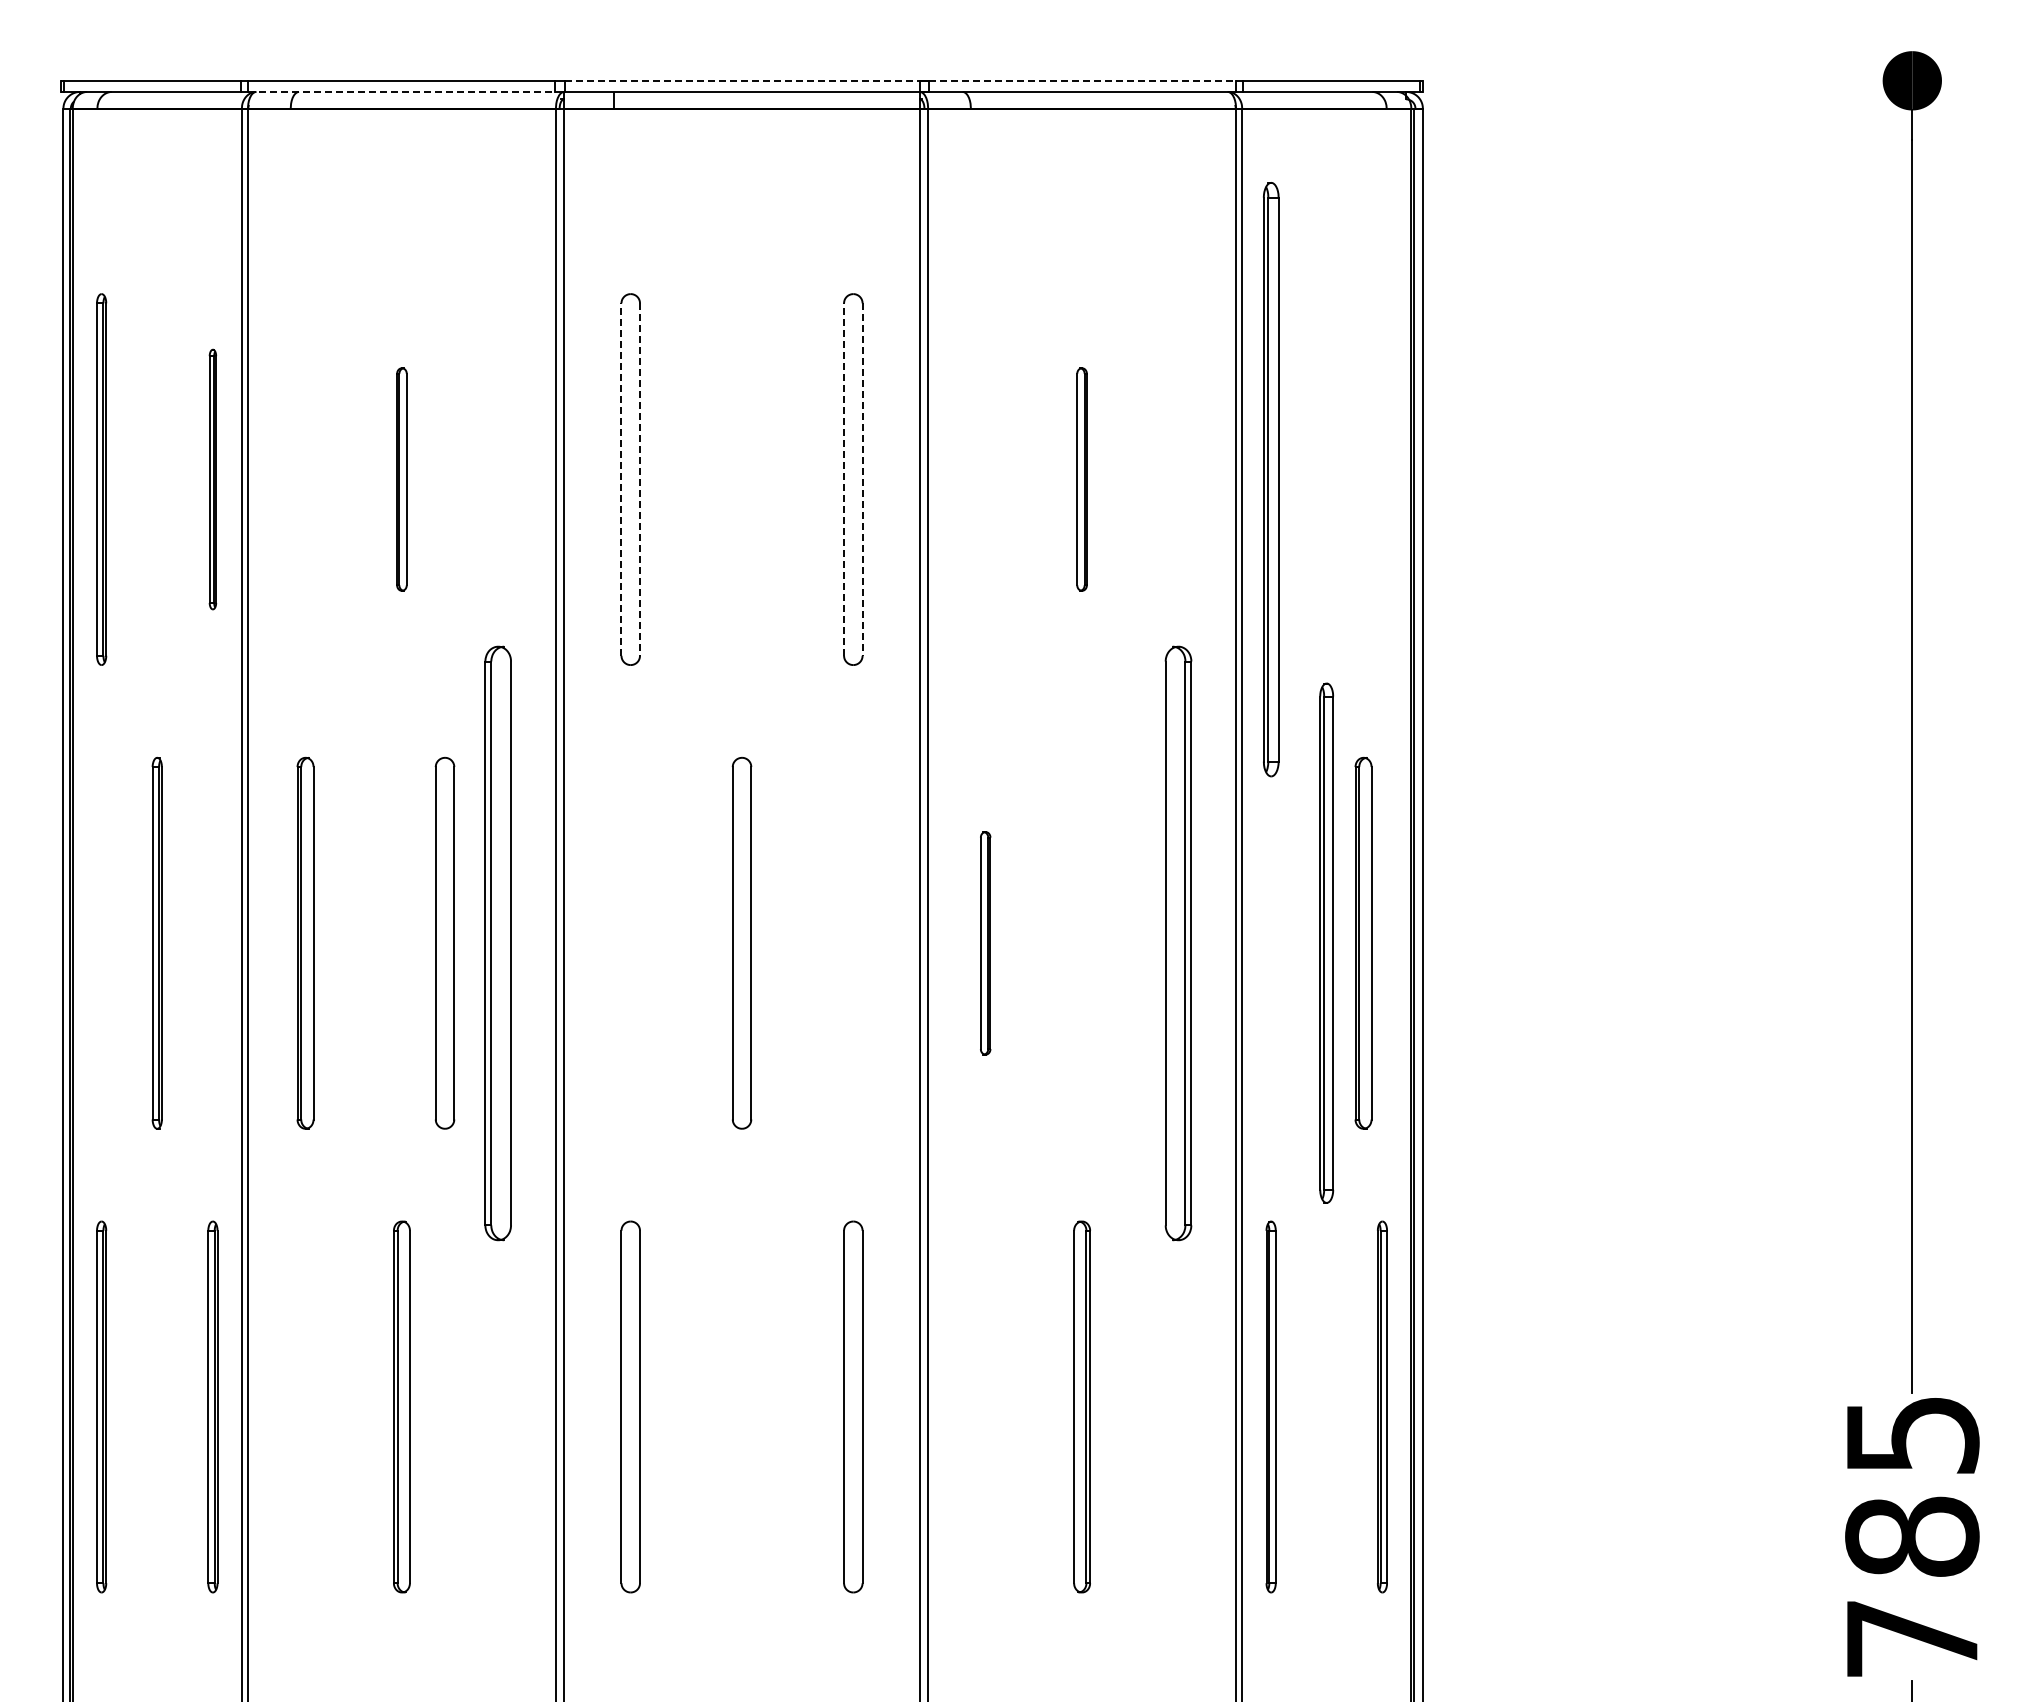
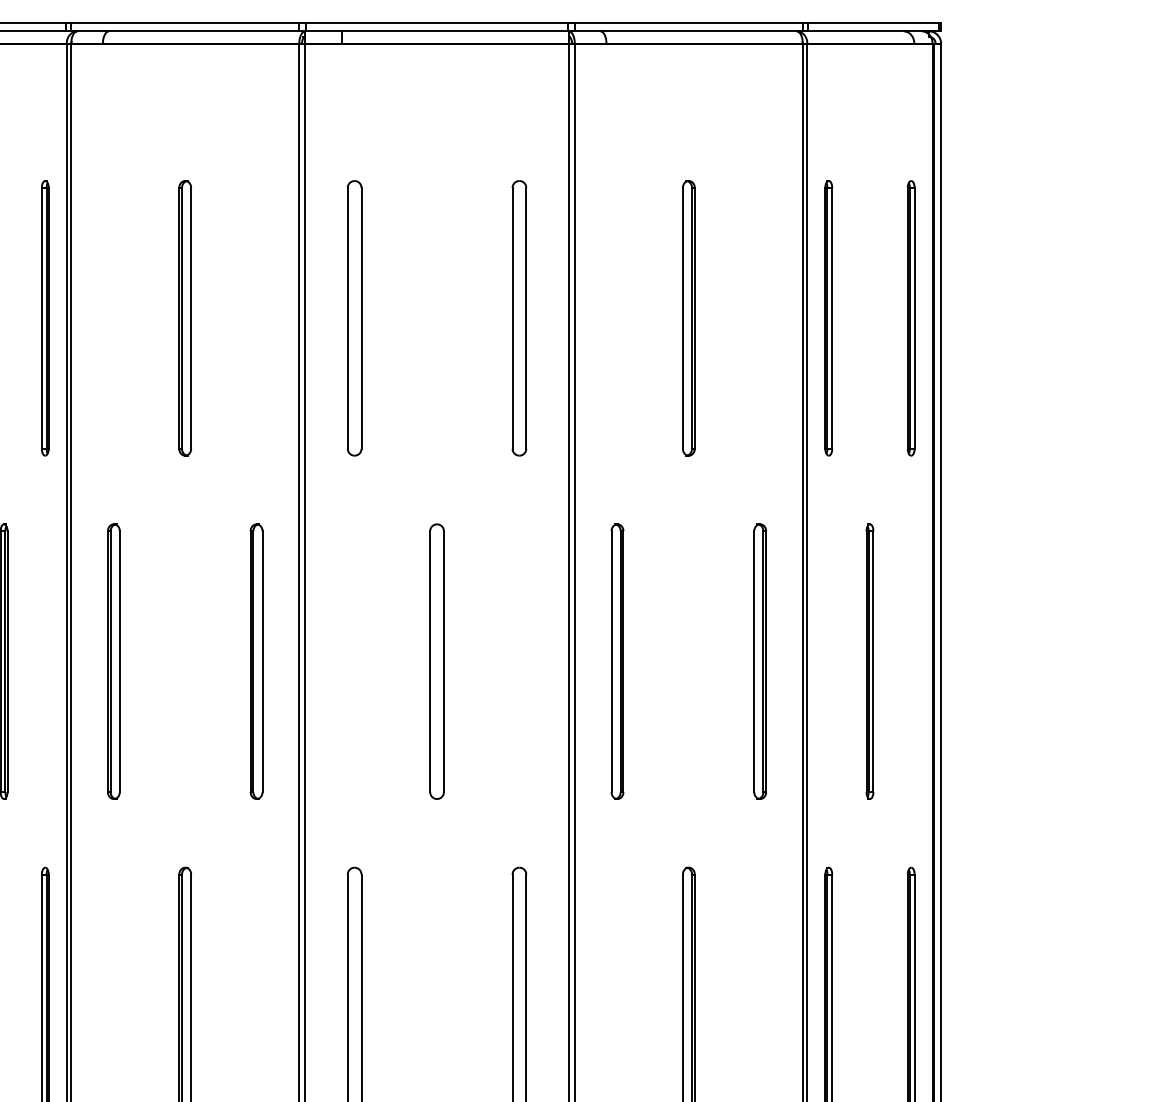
line: (742, 80) -> (437, 22), dashed -> solid
line: (1082, 80) -> (689, 22), dashed -> solid
line: (401, 91) -> (184, 31), dashed -> solid
part: (212, 479) -> (44, 318), size x1.43
part: (401, 479) -> (184, 318), size x1.67
line: (621, 479) -> (347, 318), dashed -> solid
line: (844, 479) -> (512, 318), dashed -> solid
part: (1081, 479) -> (688, 318), size x1.67
part: (1270, 479) -> (828, 318), size x0.62
part: (1382, 479) -> (911, 318), added
line: (640, 480) -> (361, 319), dashed -> solid
line: (862, 480) -> (526, 319), dashed -> solid
part: (444, 942) -> (216, 661), removed
part: (498, 942) -> (256, 661), size x0.62
part: (1178, 942) -> (760, 661), size x0.62
part: (1363, 942) -> (897, 661), removed
part: (985, 943) -> (617, 661), size x1.67
part: (1326, 943) -> (869, 661), size x0.71

